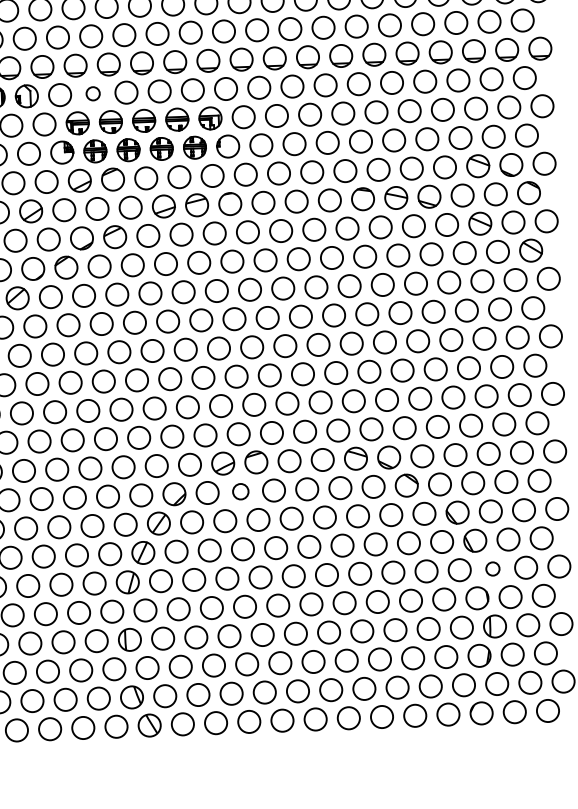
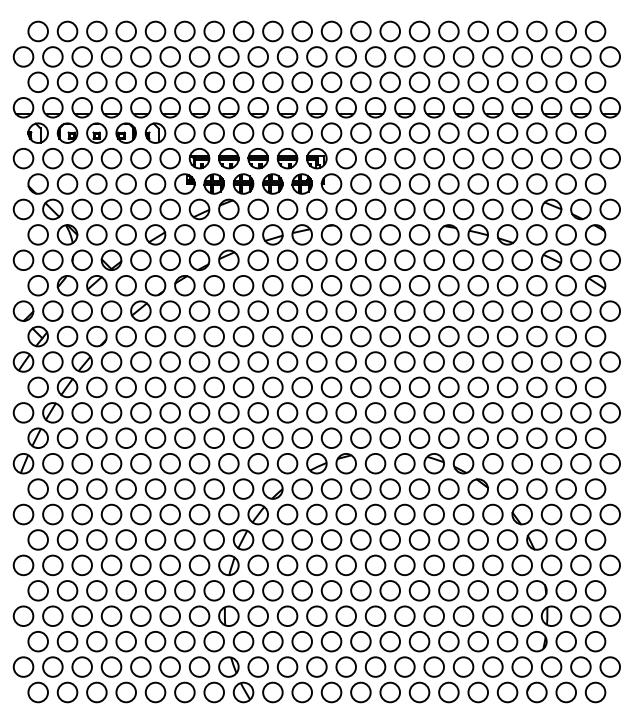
circle: (92, 93) -> (213, 132), size x1.67
circle: (240, 491) -> (331, 488), size x1.43
circle: (492, 569) -> (551, 565), size x1.67

